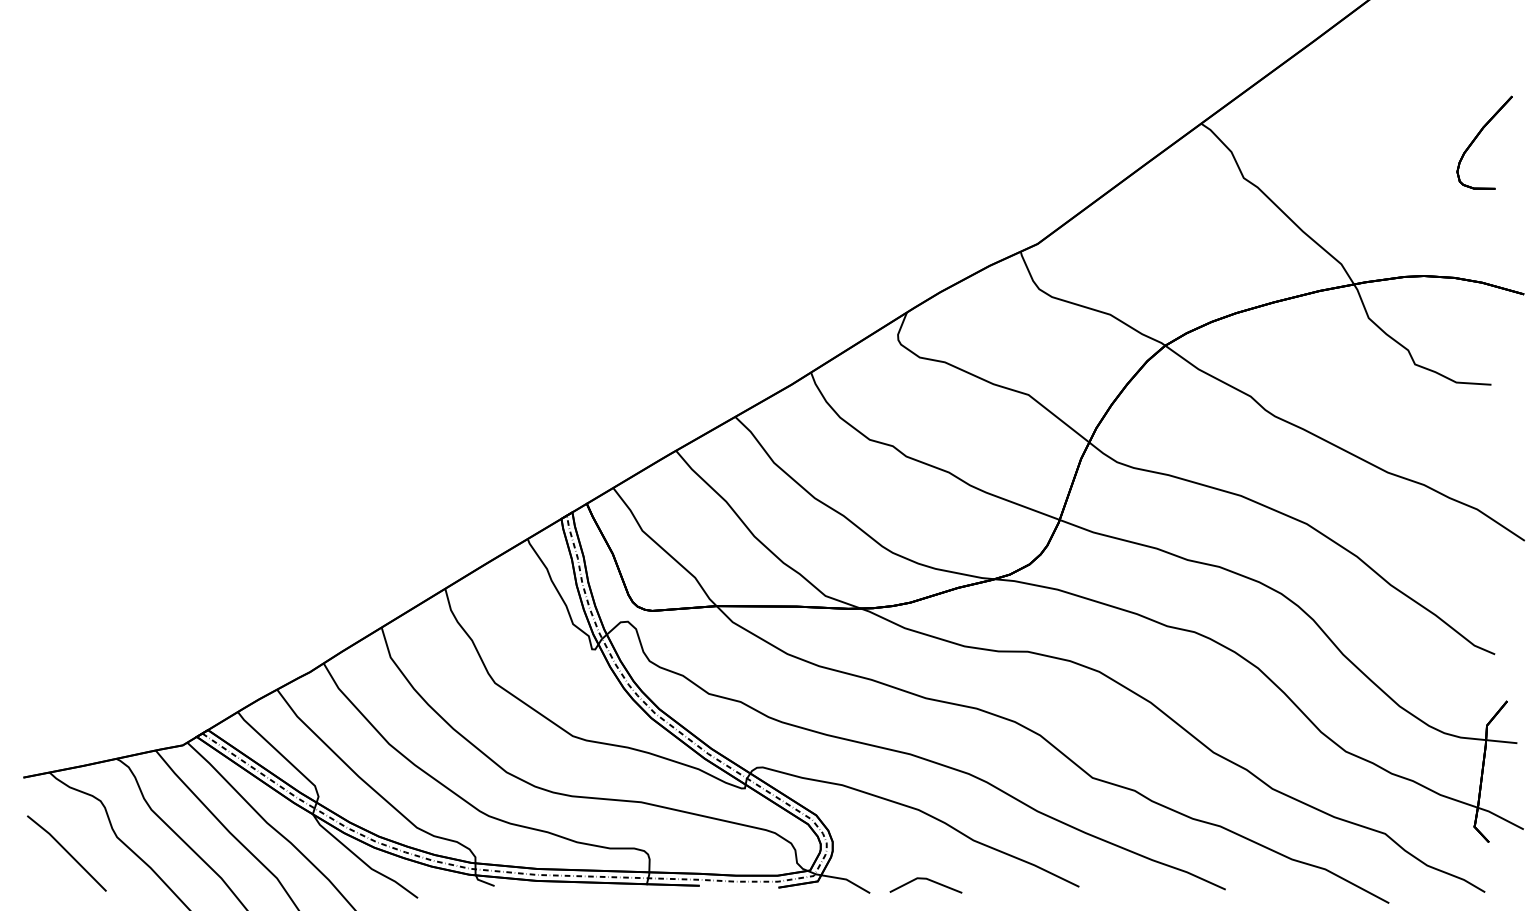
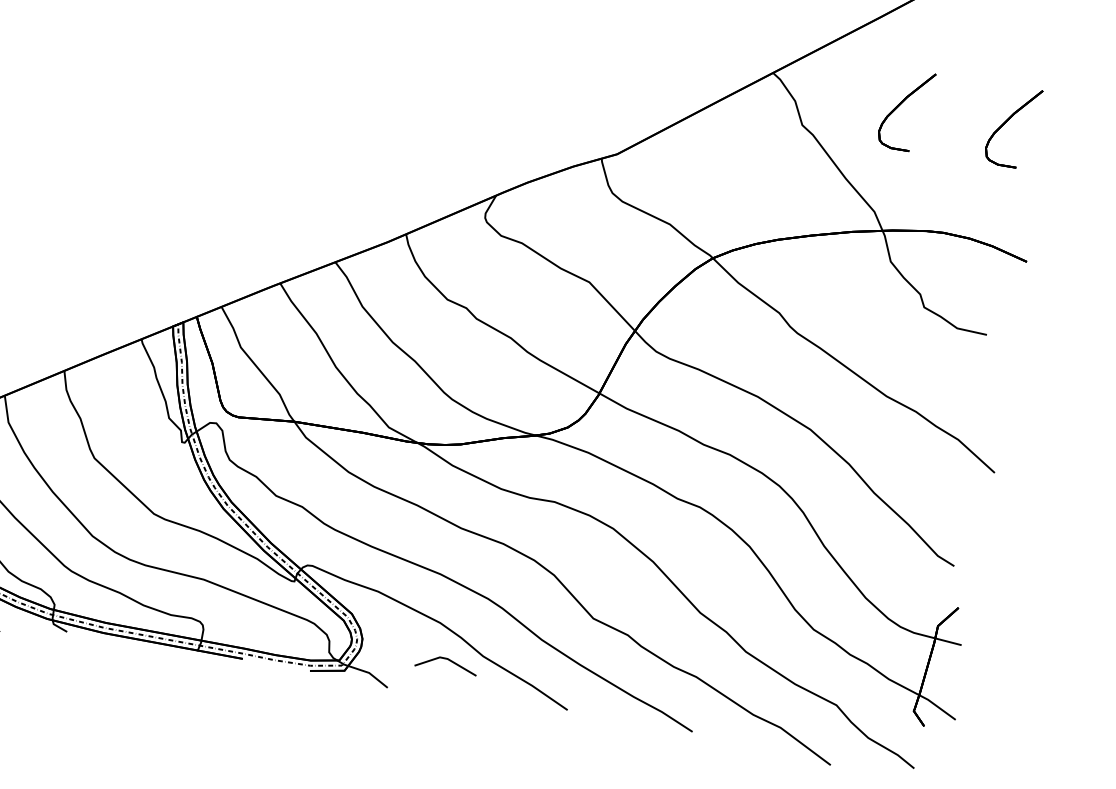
part: (1353, 136) -> (901, 104), added
line: (927, 880) -> (448, 660), moved

